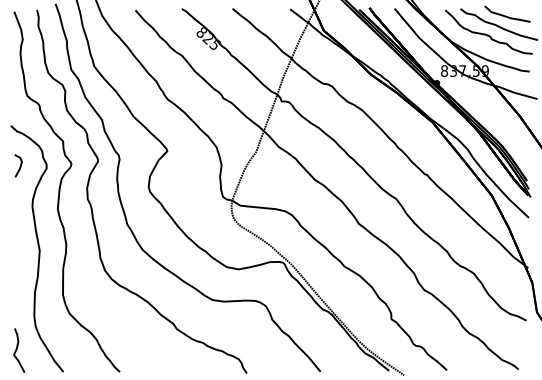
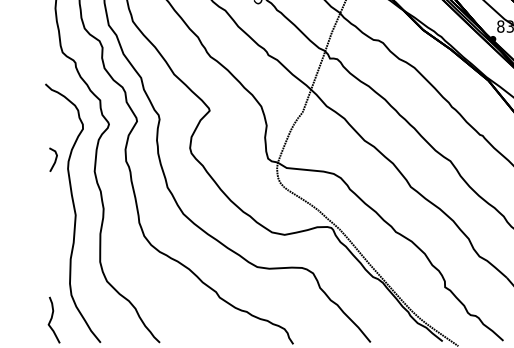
line: (19, 166) -> (54, 160), moved

